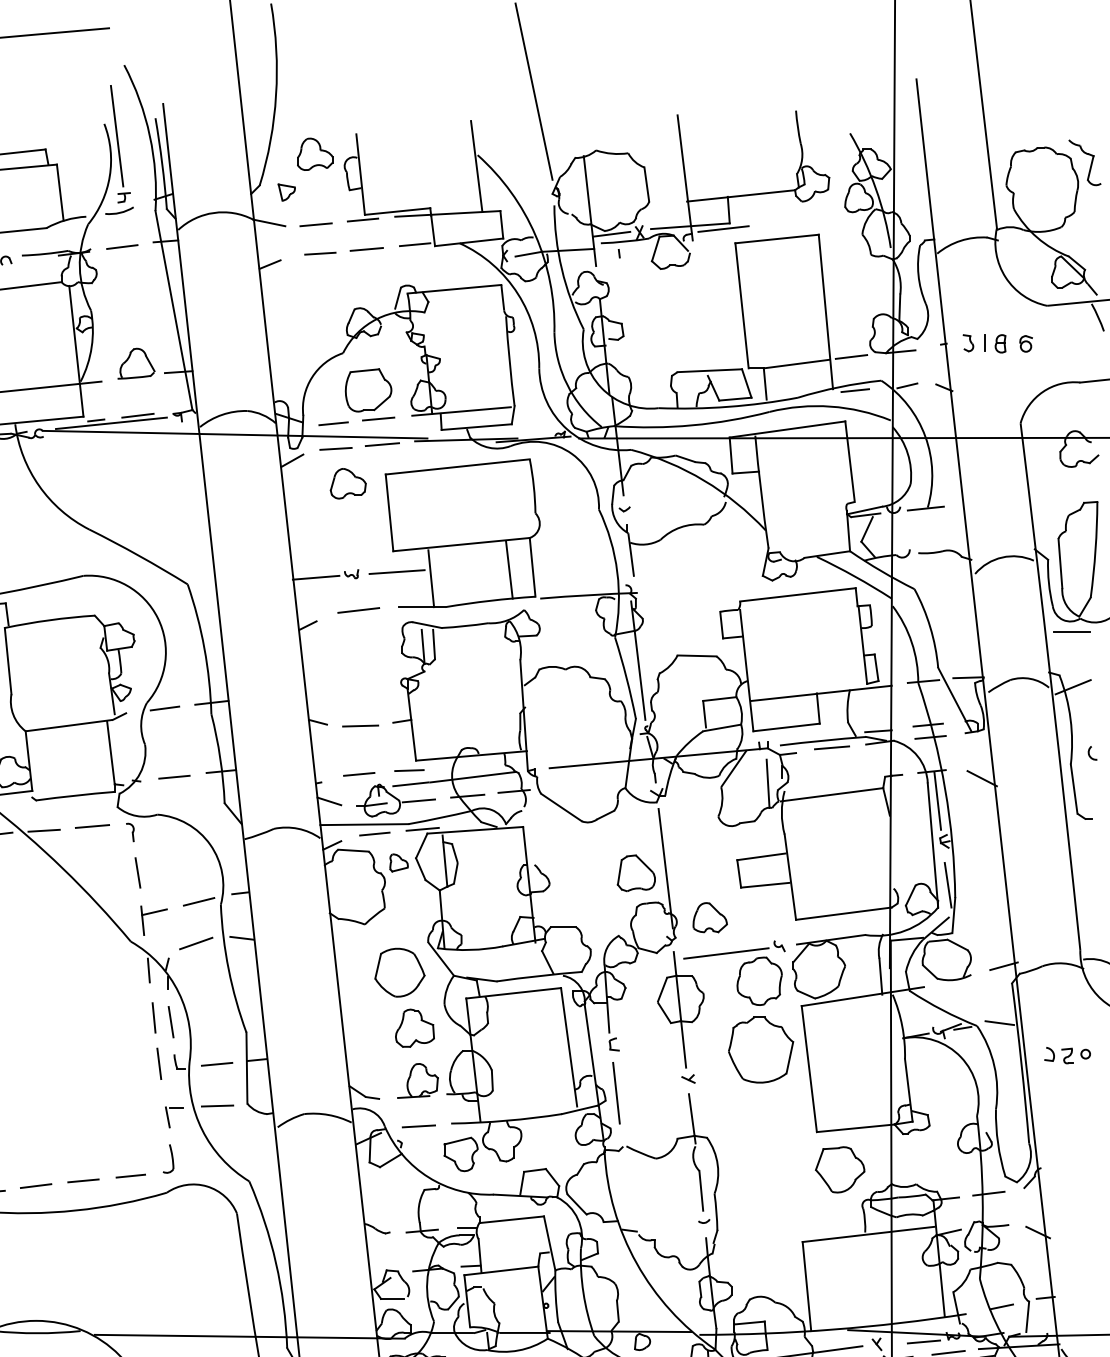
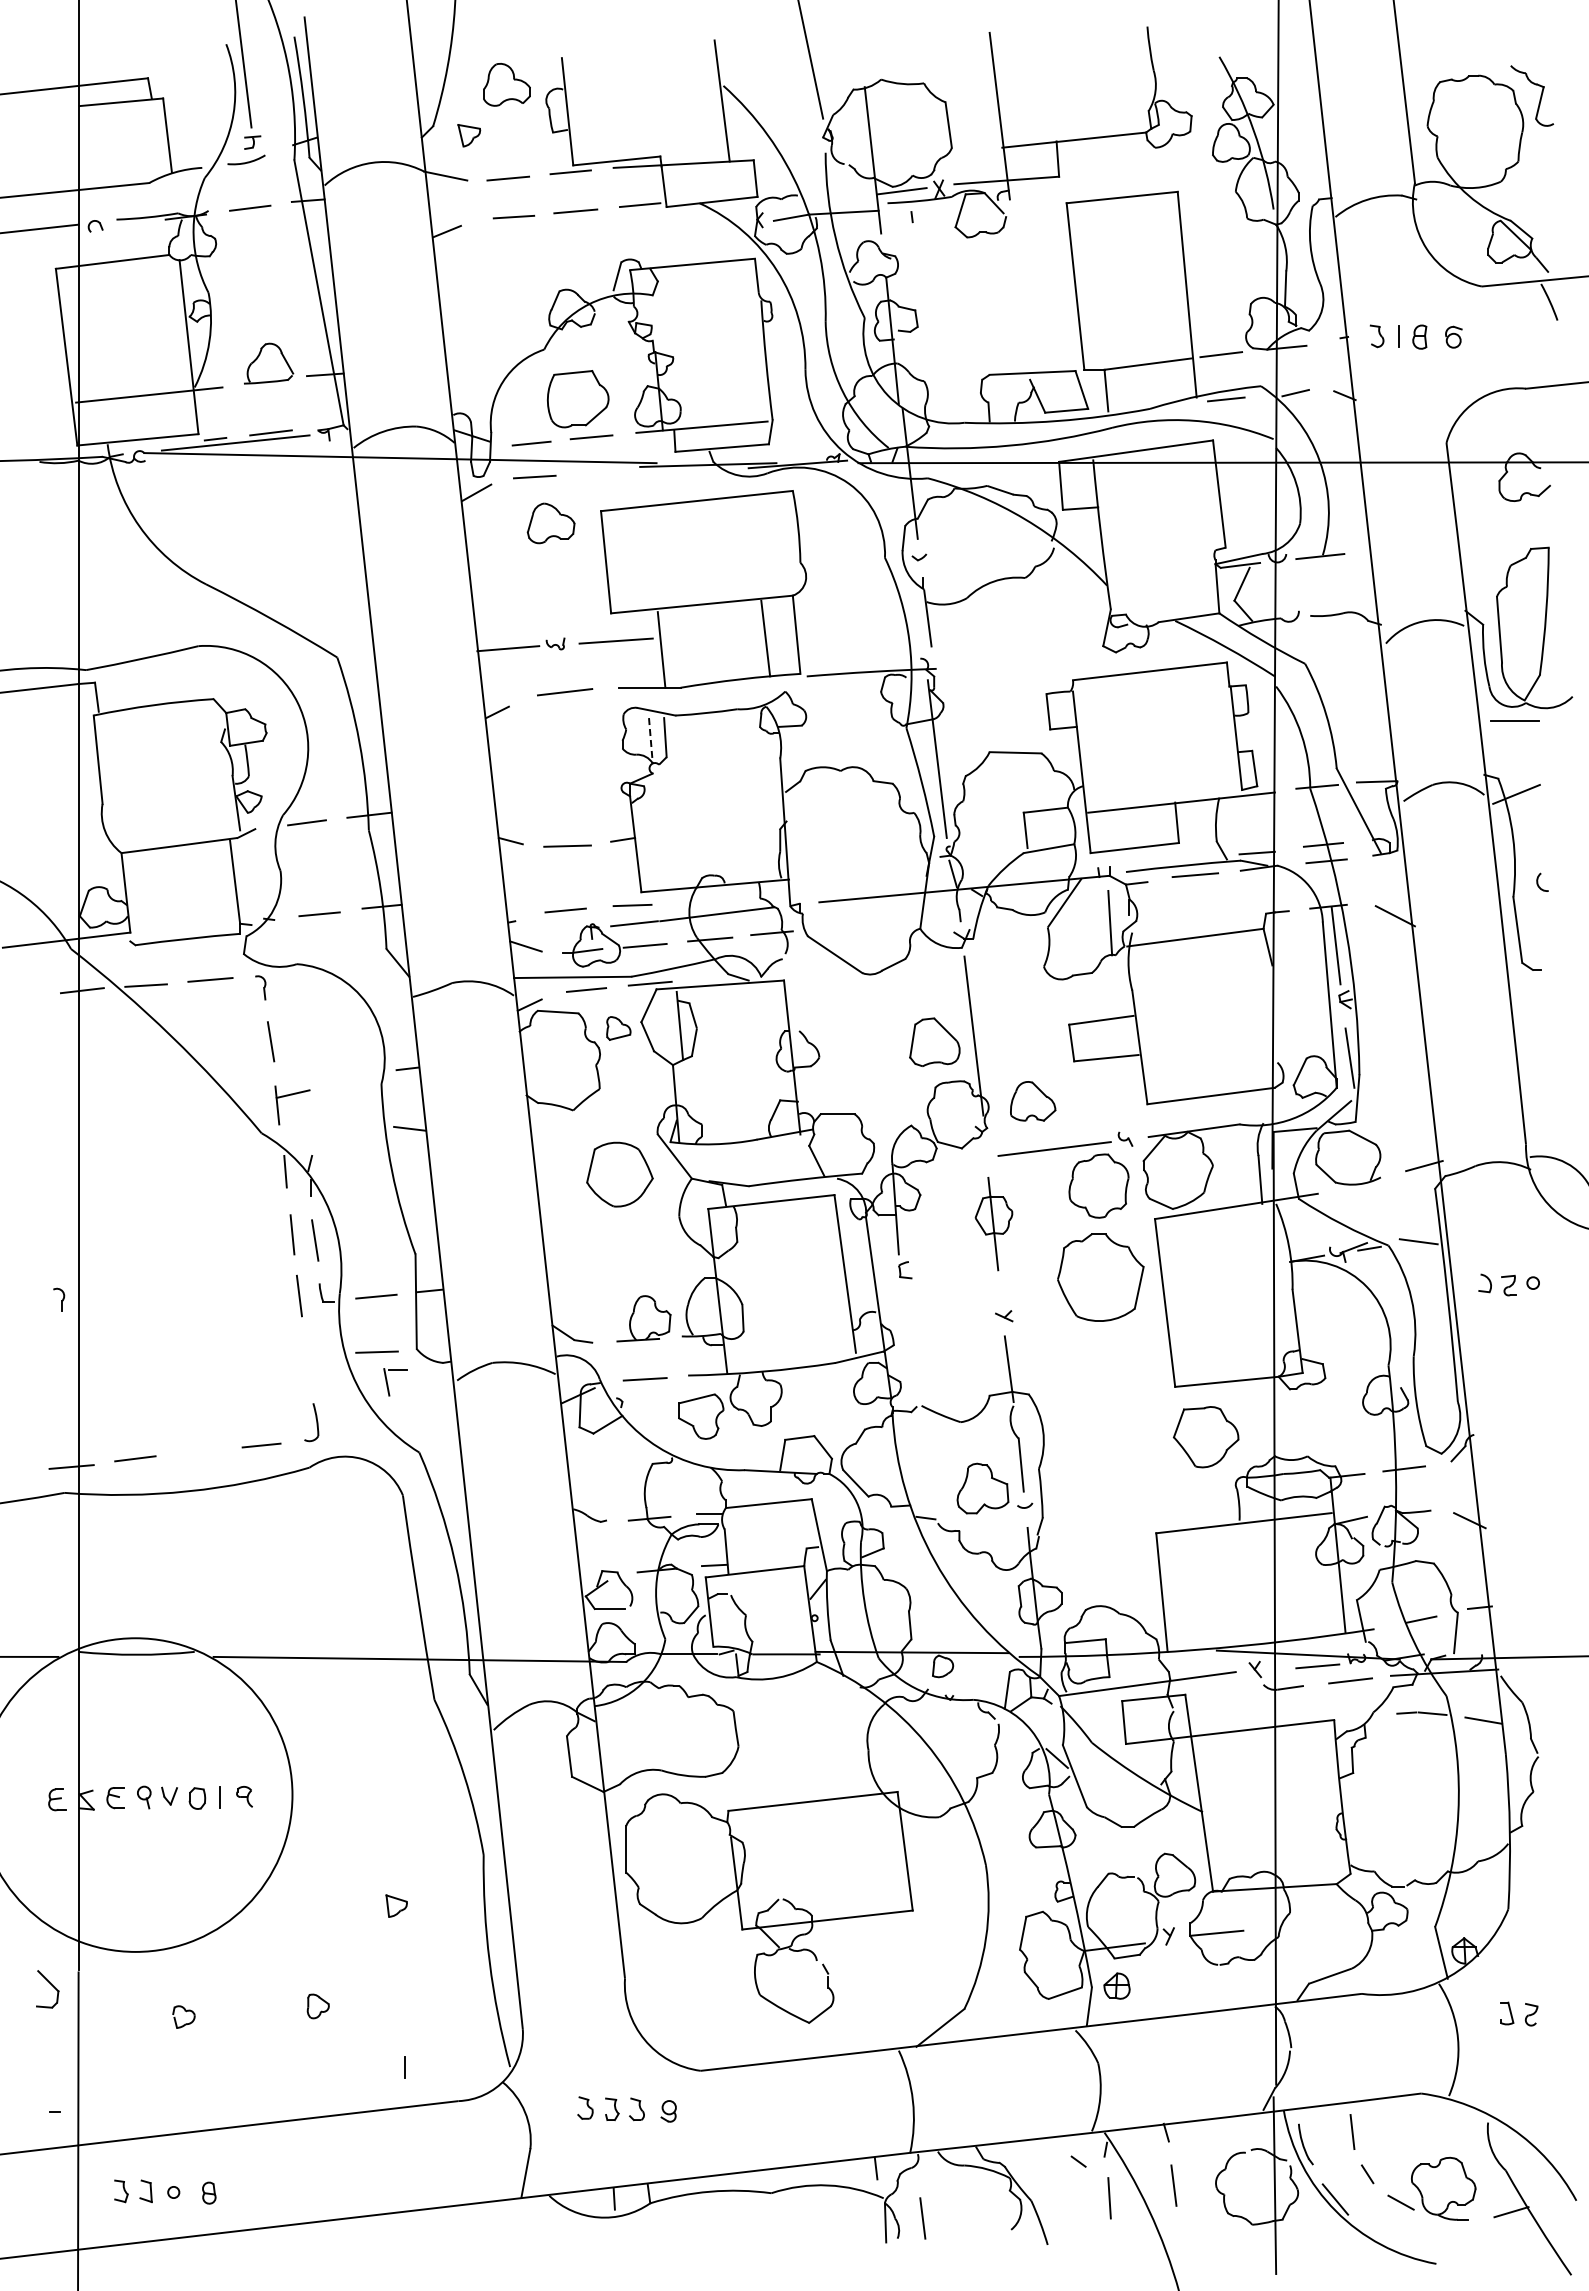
line: (723, 229) -> (1050, 184), removed
line: (382, 444) -> (596, 471), removed
line: (422, 646) -> (650, 740), solid -> dashed
line: (199, 902) -> (352, 1080), removed
line: (196, 943) -> (348, 1135), removed
part: (680, 1009) -> (993, 1223), size x0.6
part: (414, 1028) -> (982, 1488), moved
line: (615, 1092) -> (907, 1334), removed
part: (169, 1119) -> (388, 1384), moved
line: (83, 1180) -> (198, 1451), removed

